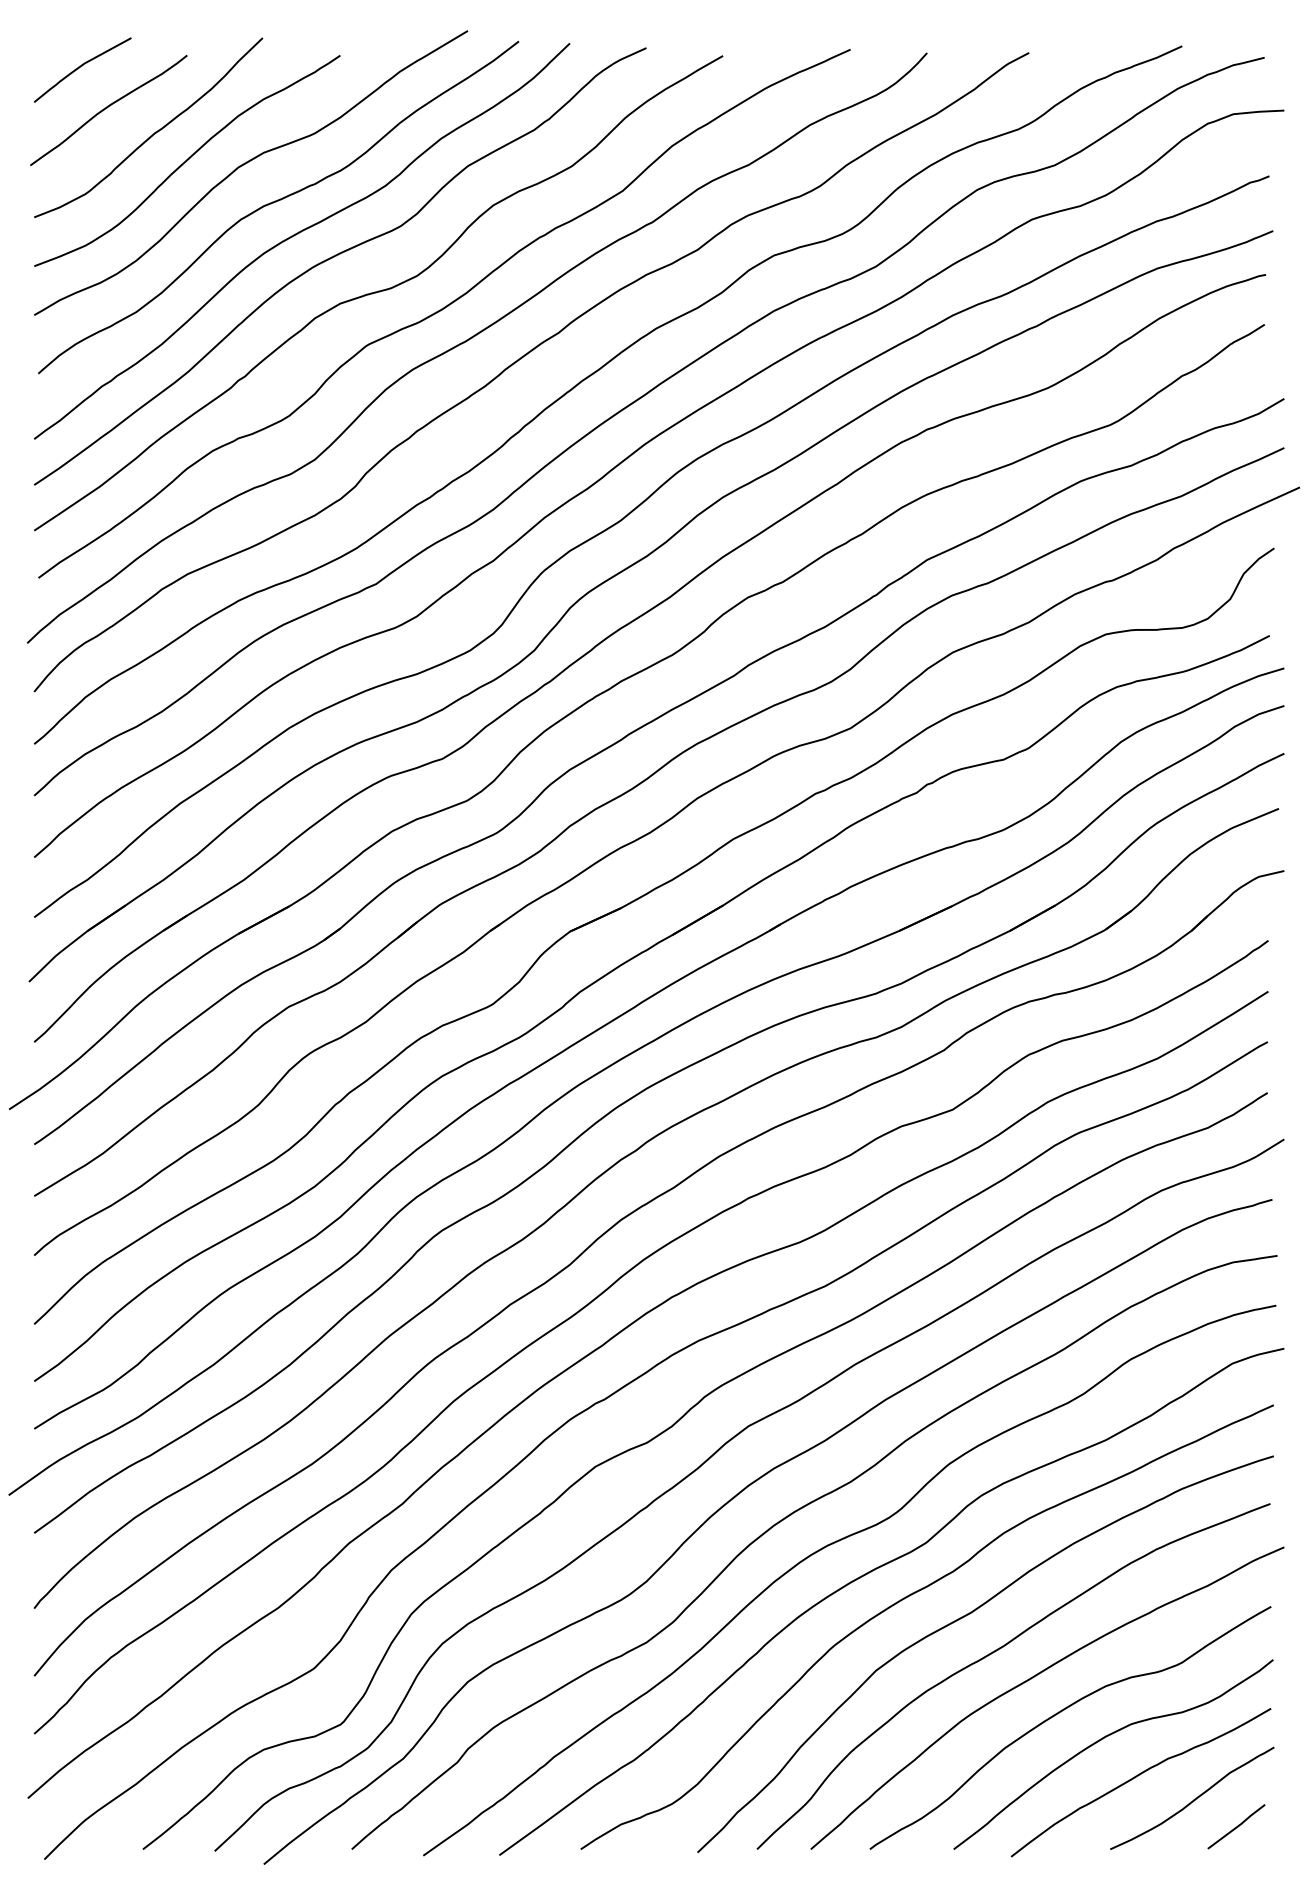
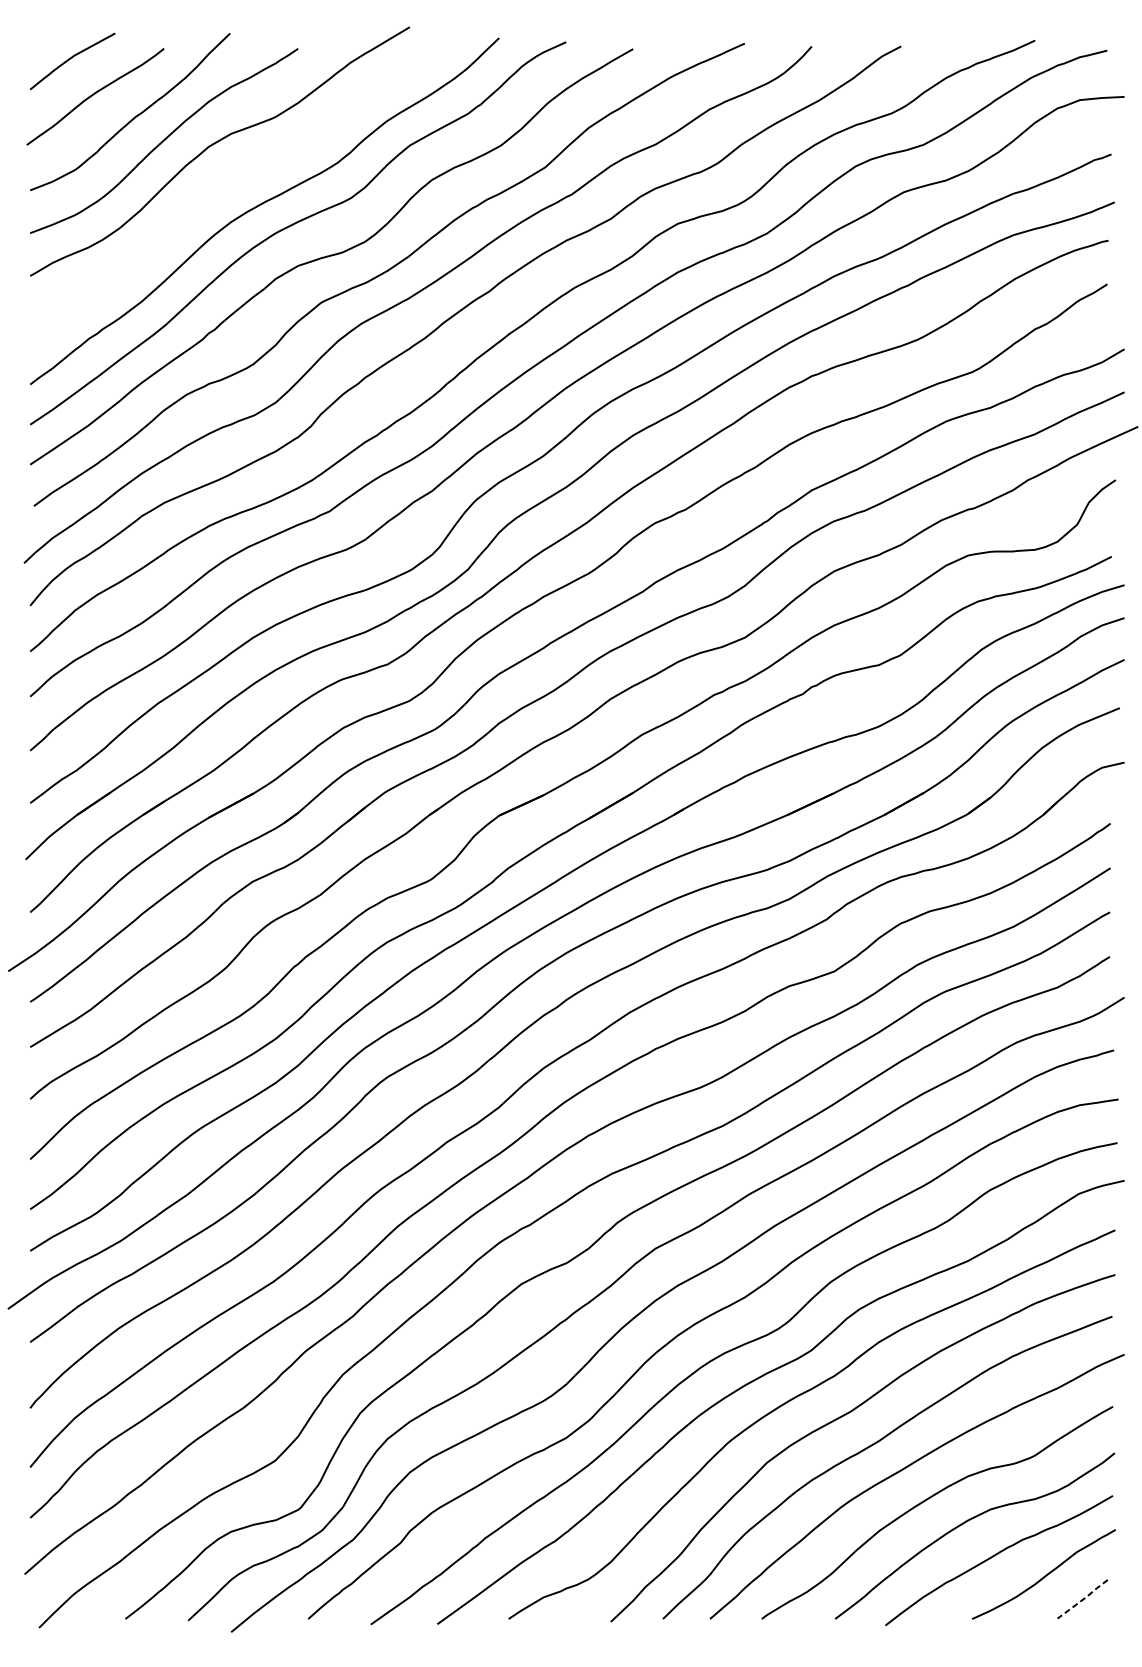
curve: (276, 202) -> (242, 177), removed
line: (1238, 1826) -> (1084, 1599), solid -> dashed

